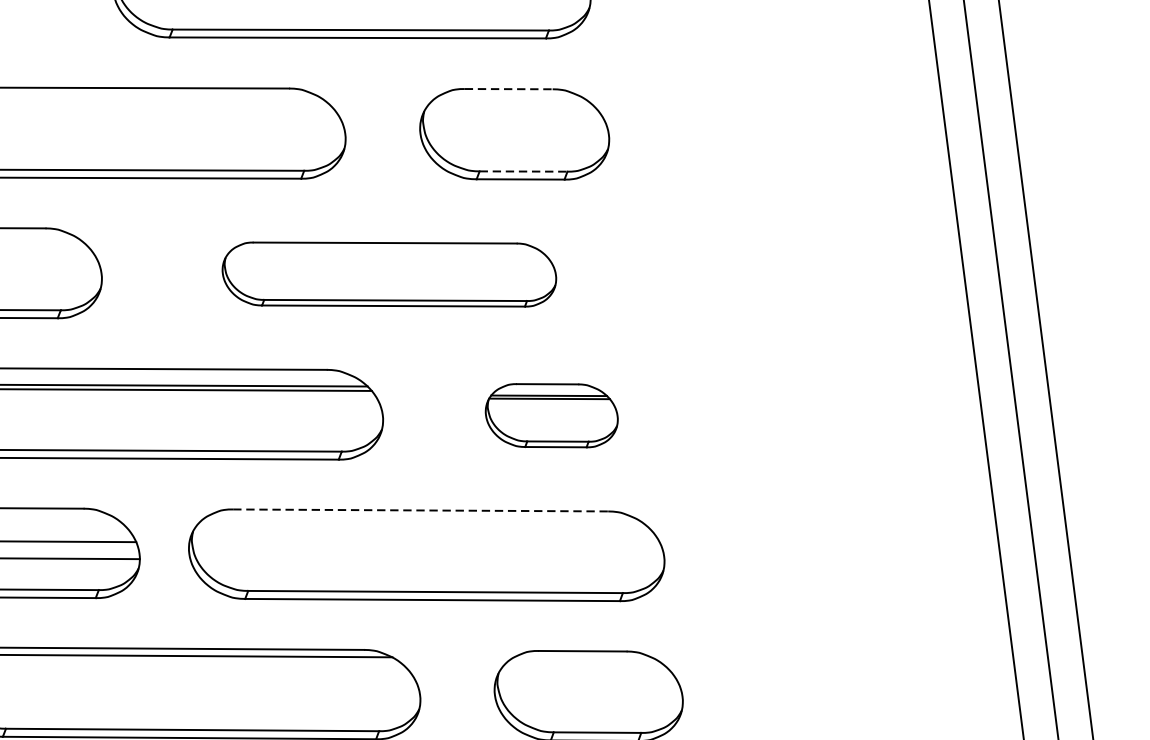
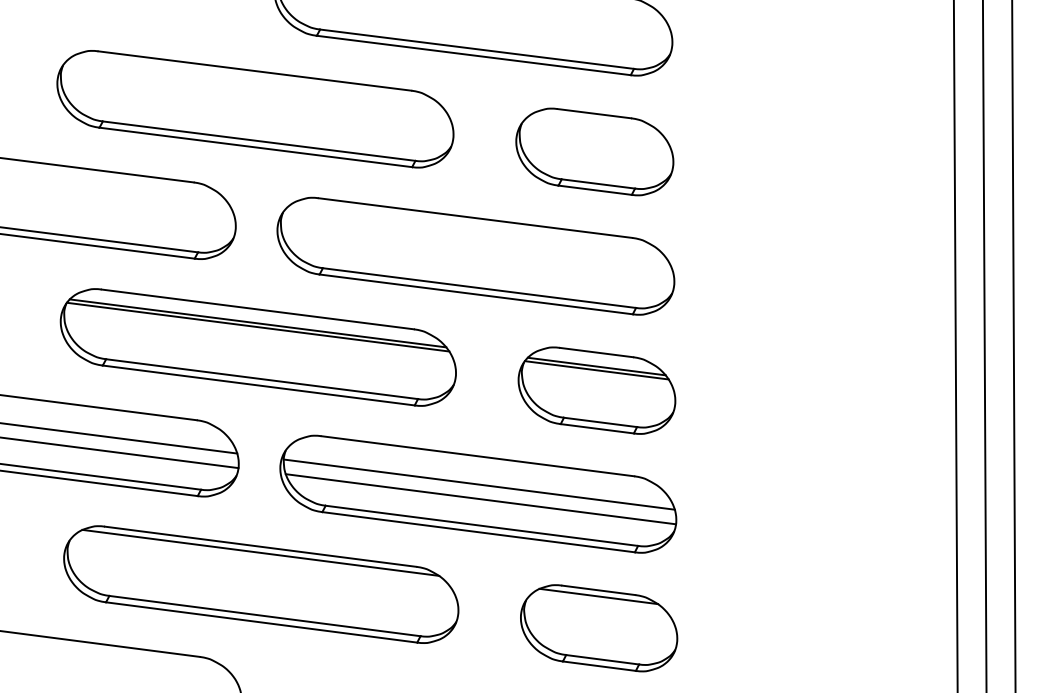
line: (508, 88) -> (594, 113), dashed -> solid
line: (523, 170) -> (598, 183), dashed -> solid
part: (388, 273) -> (475, 255), size x1.43
part: (551, 415) -> (596, 390), size x1.43
line: (420, 510) -> (477, 456), dashed -> solid
line: (425, 543) -> (478, 484), added
line: (430, 561) -> (480, 499), added
line: (583, 658) -> (598, 596), added

